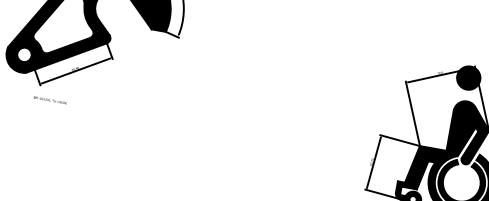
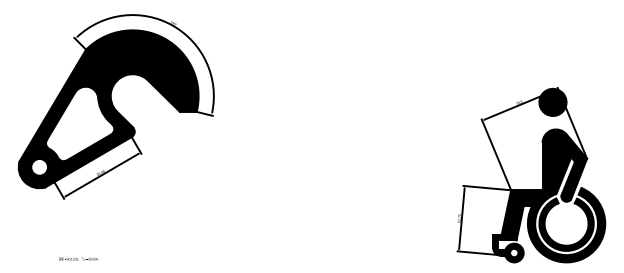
text: (50, 99) -> (78, 258), moved

